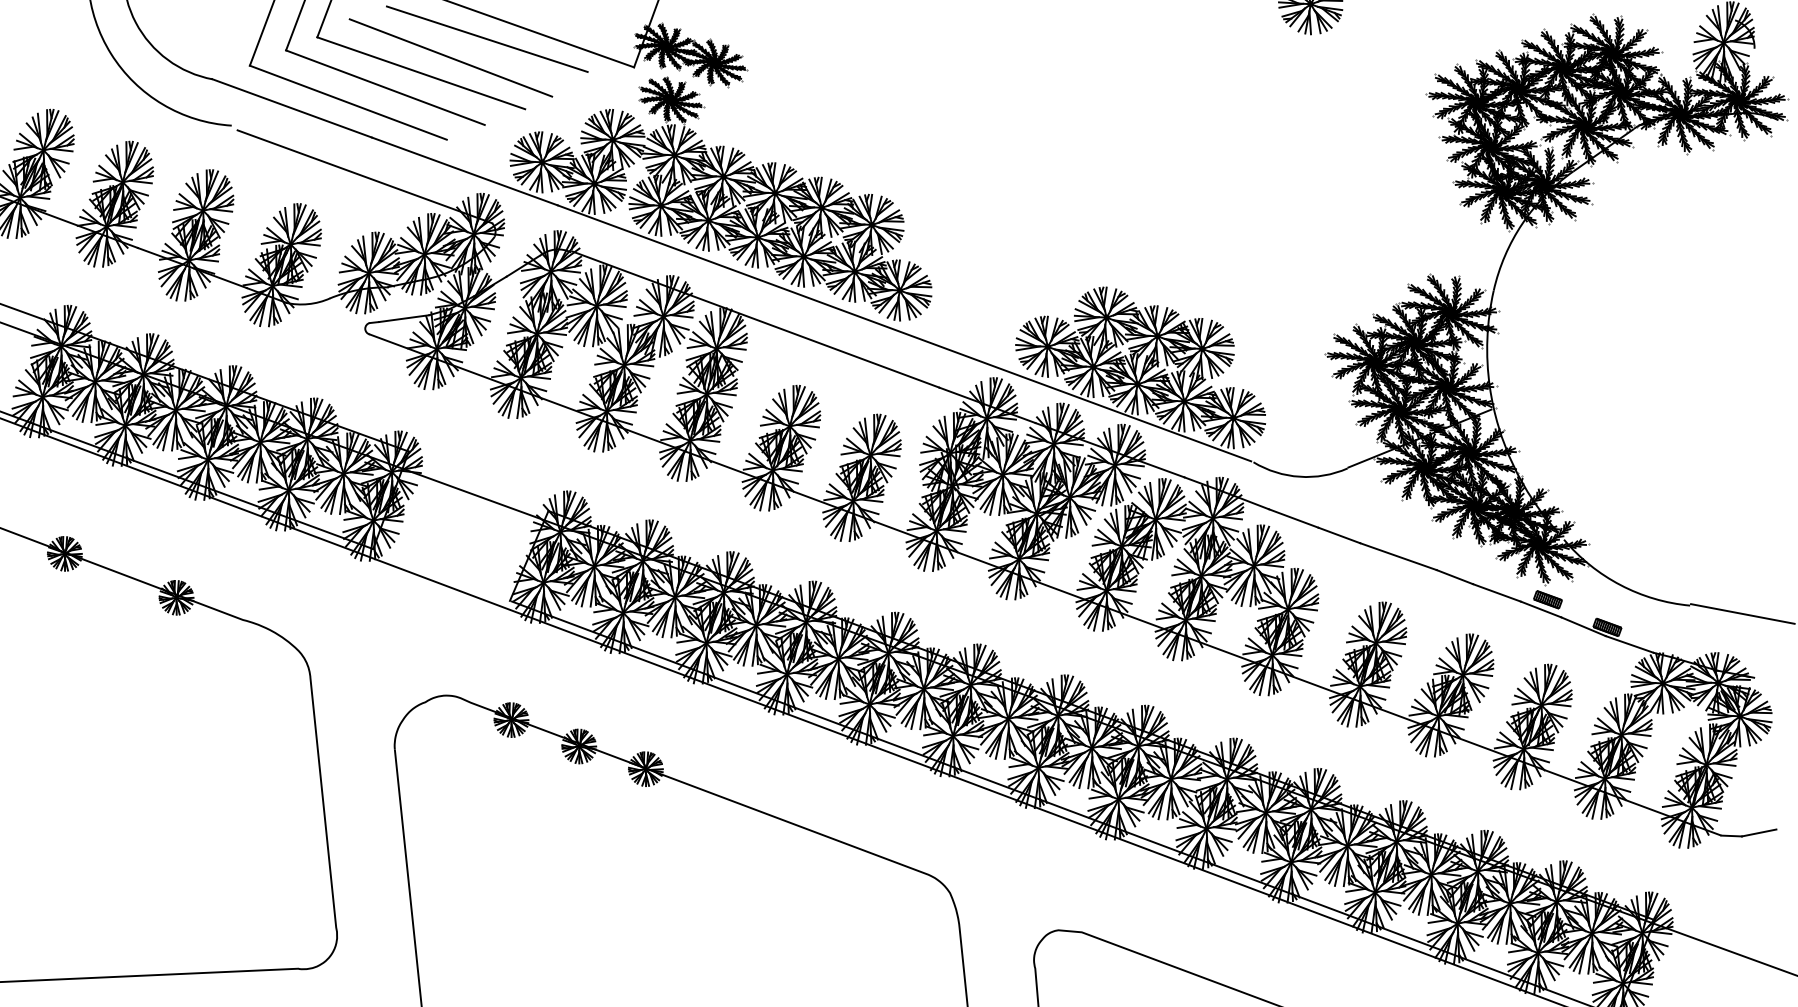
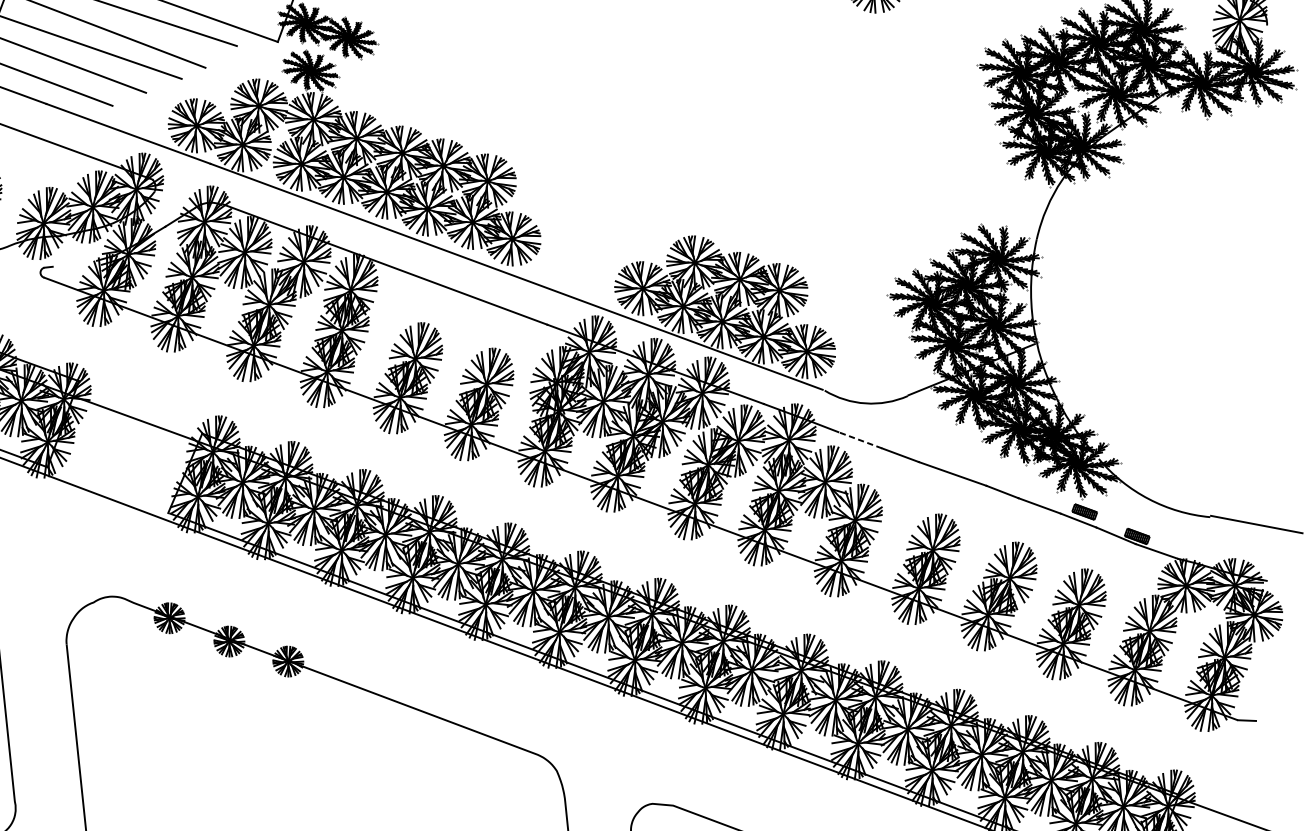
line: (404, 318) -> (75, 263), removed
line: (1293, 518) -> (860, 440), solid -> dashed
line: (1758, 832) -> (1270, 717), removed

